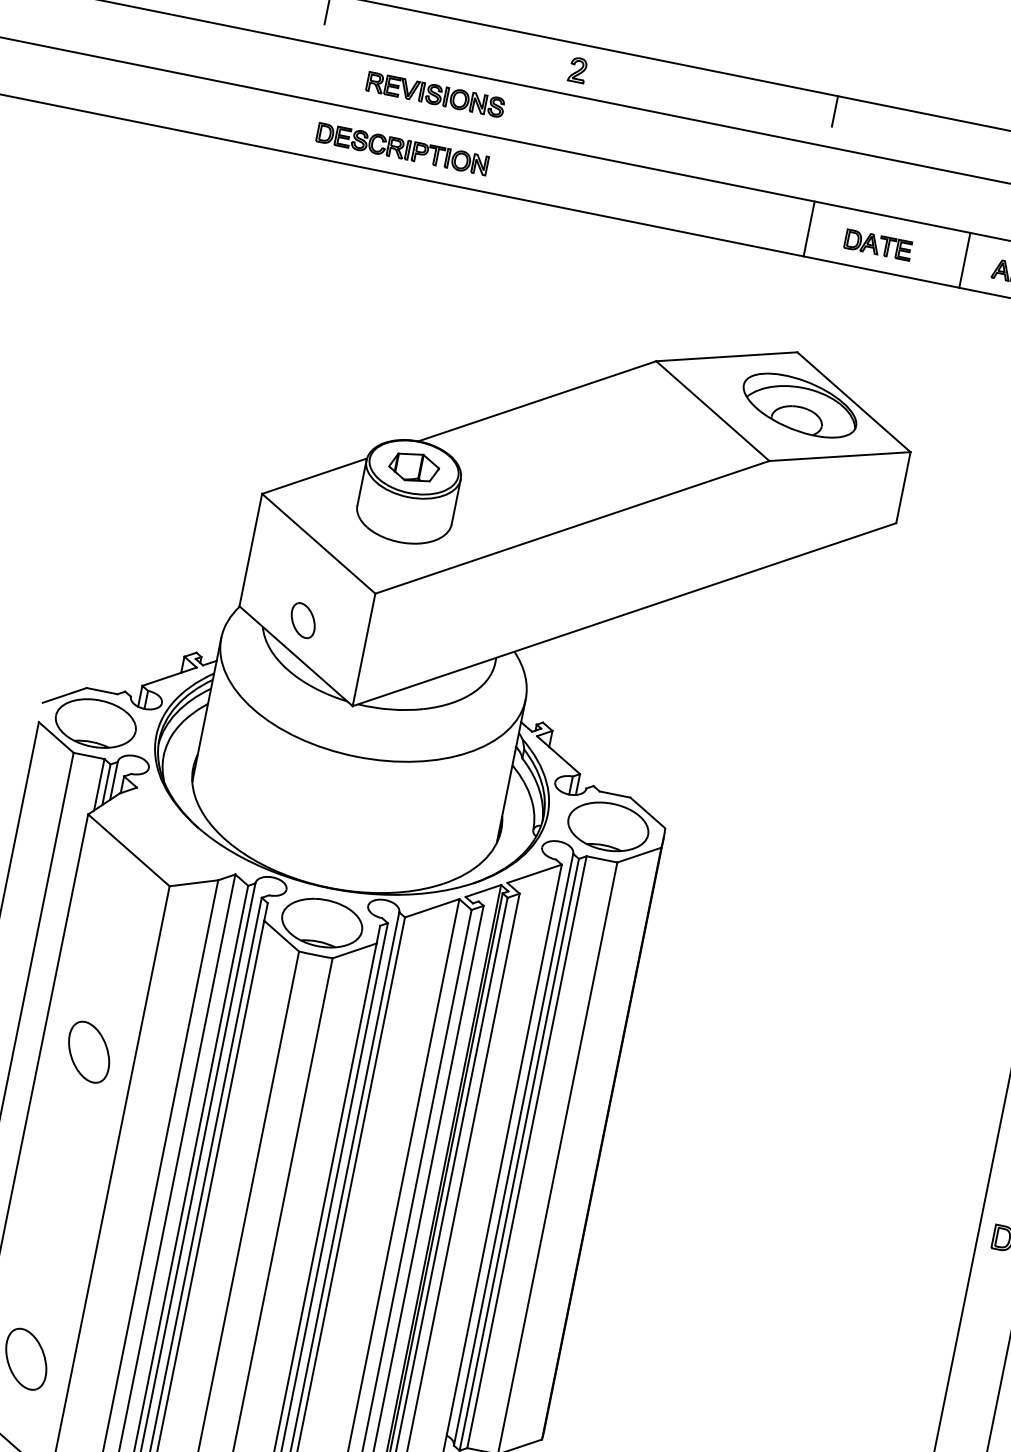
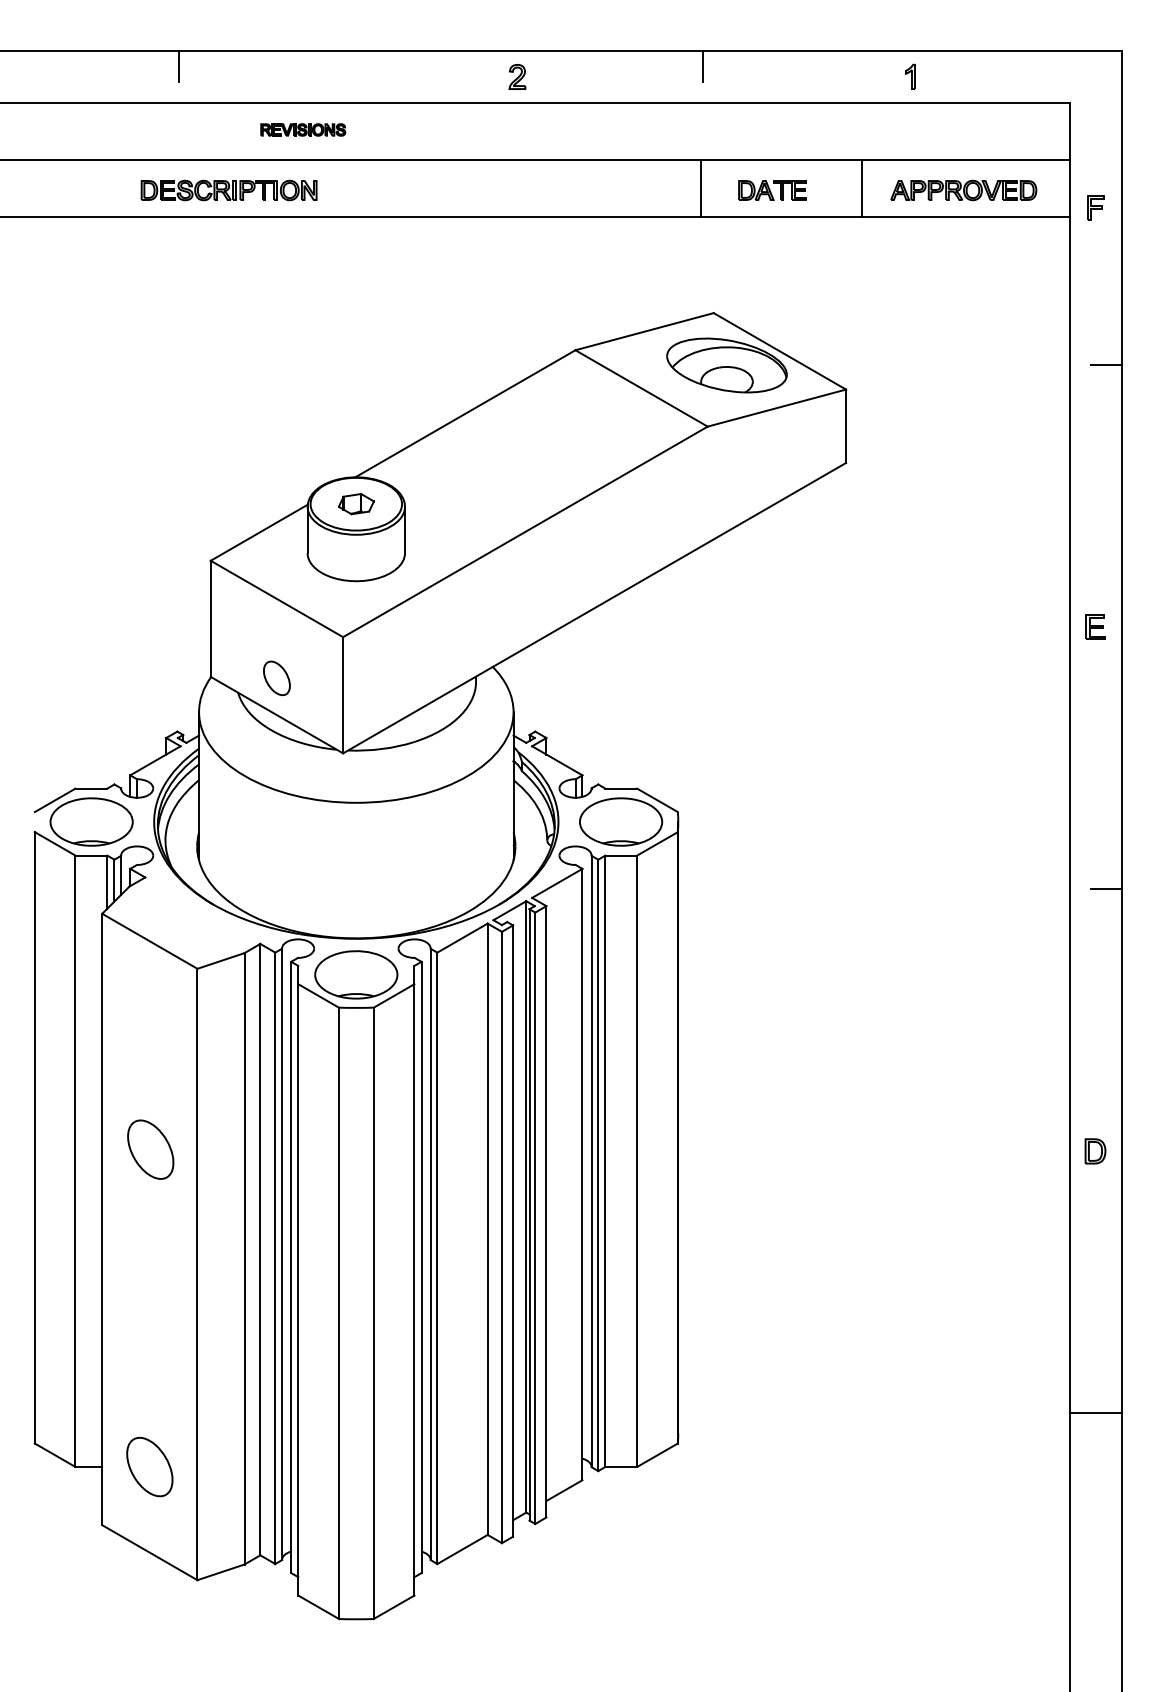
part: (578, 69) -> (517, 76), moved
part: (436, 94) -> (303, 129), size x0.6
part: (401, 149) -> (228, 190), moved
part: (414, 466) -> (356, 503), size x0.7

